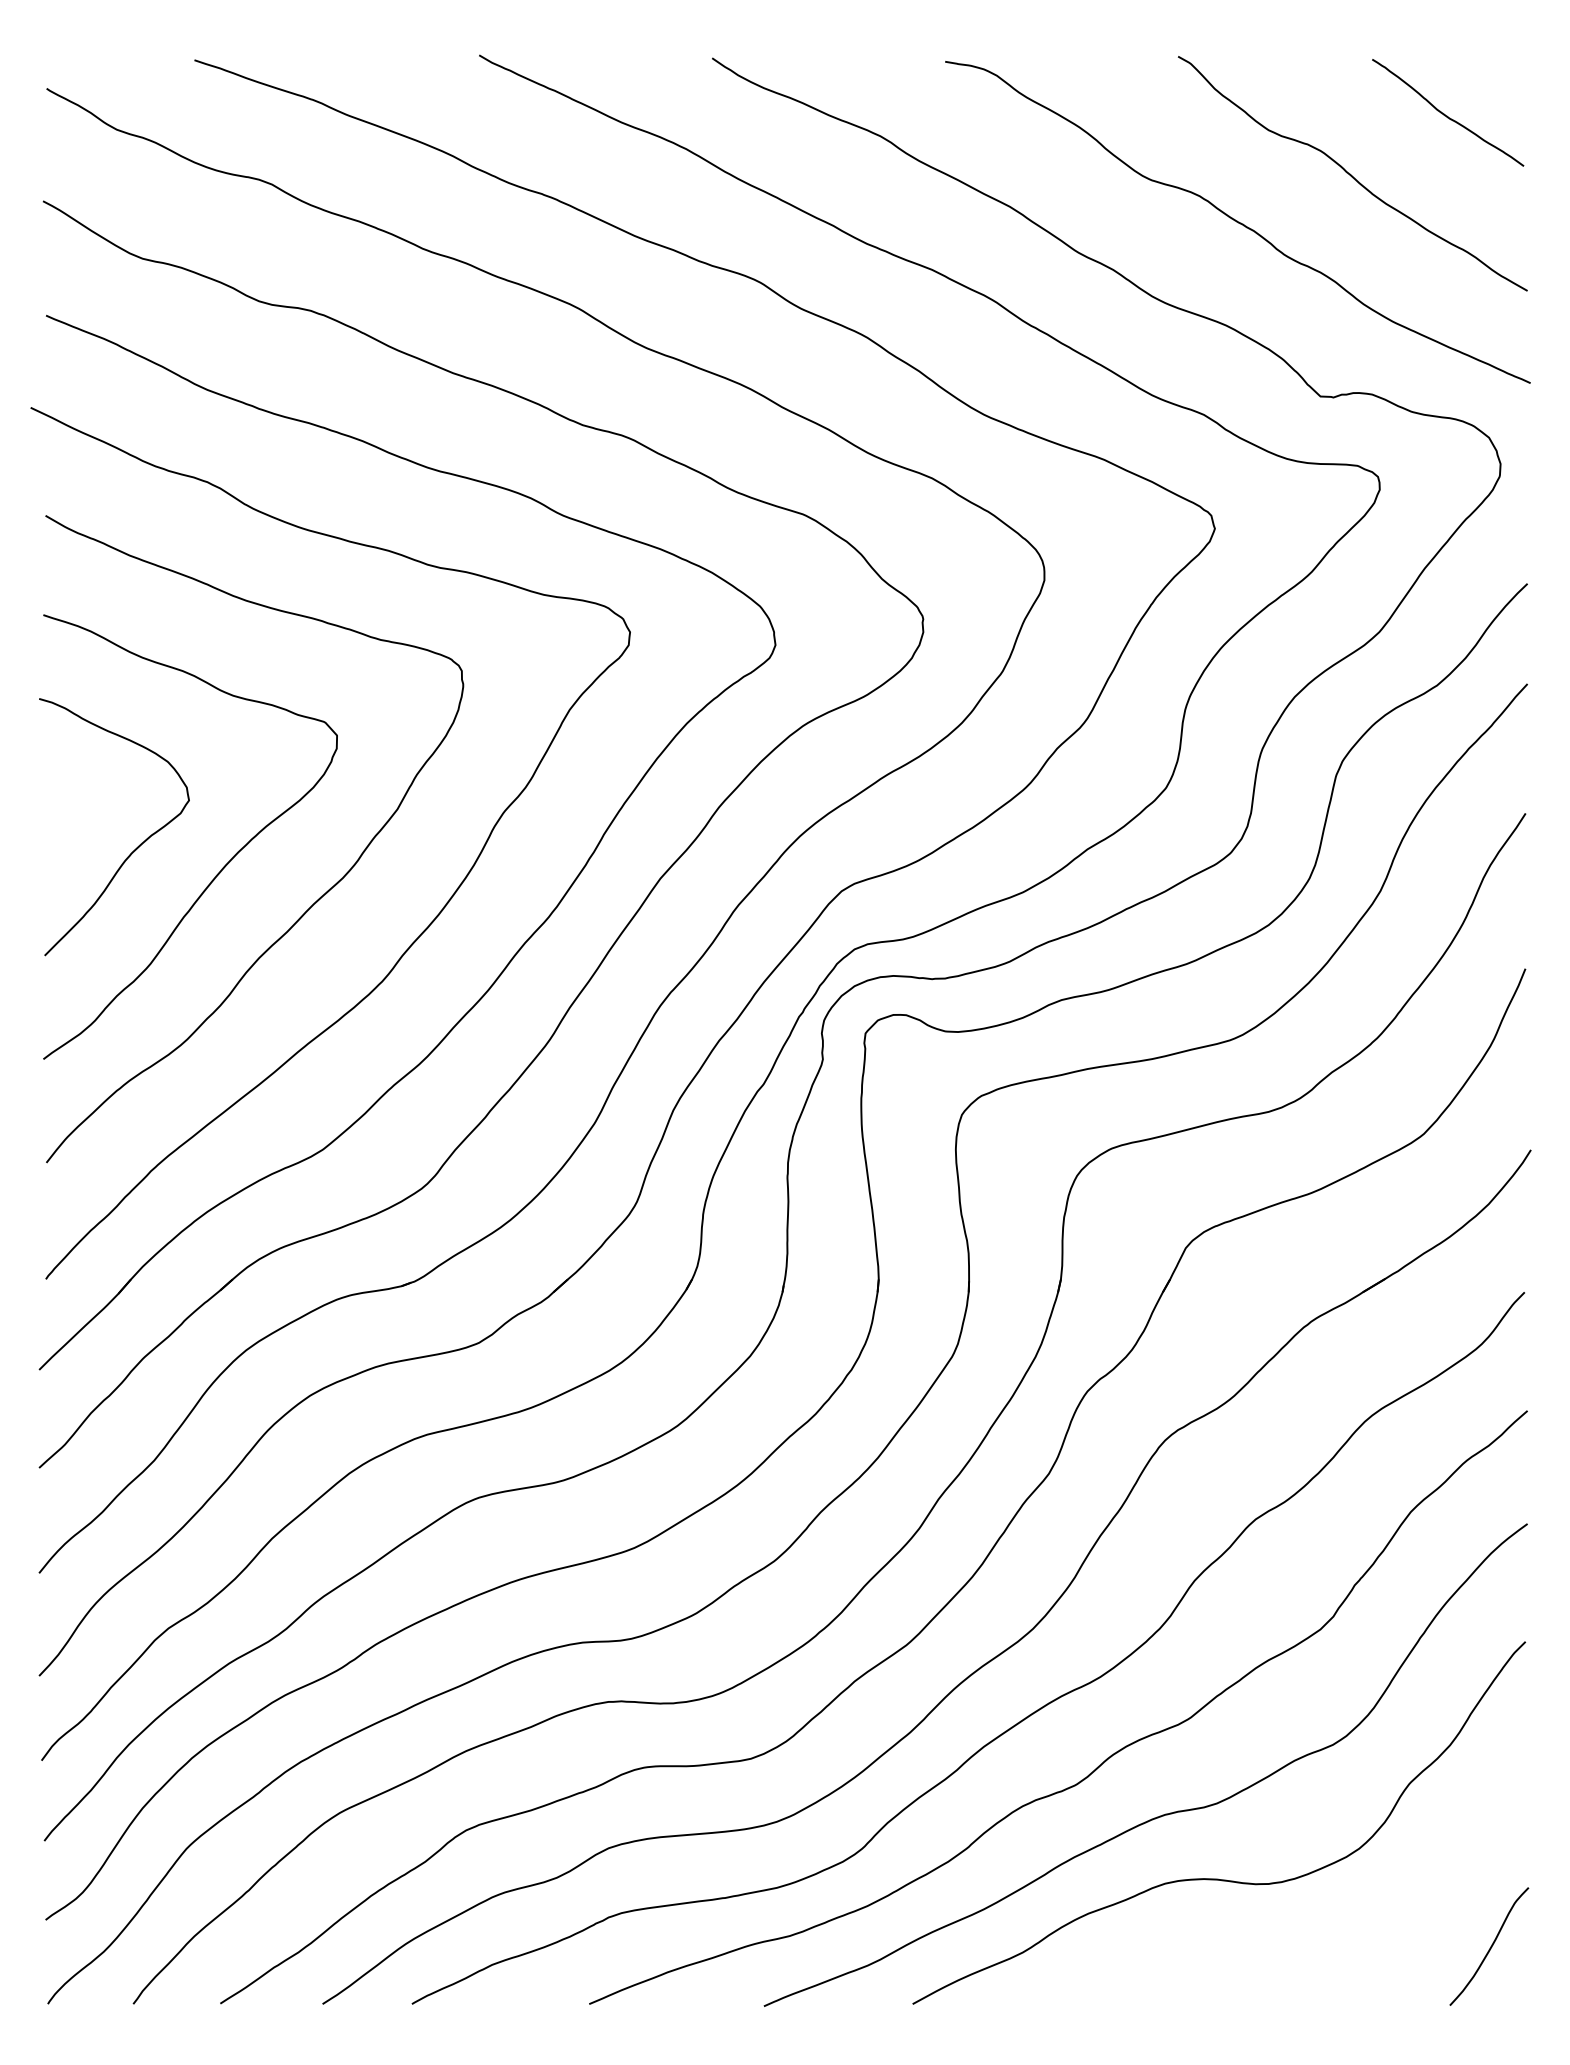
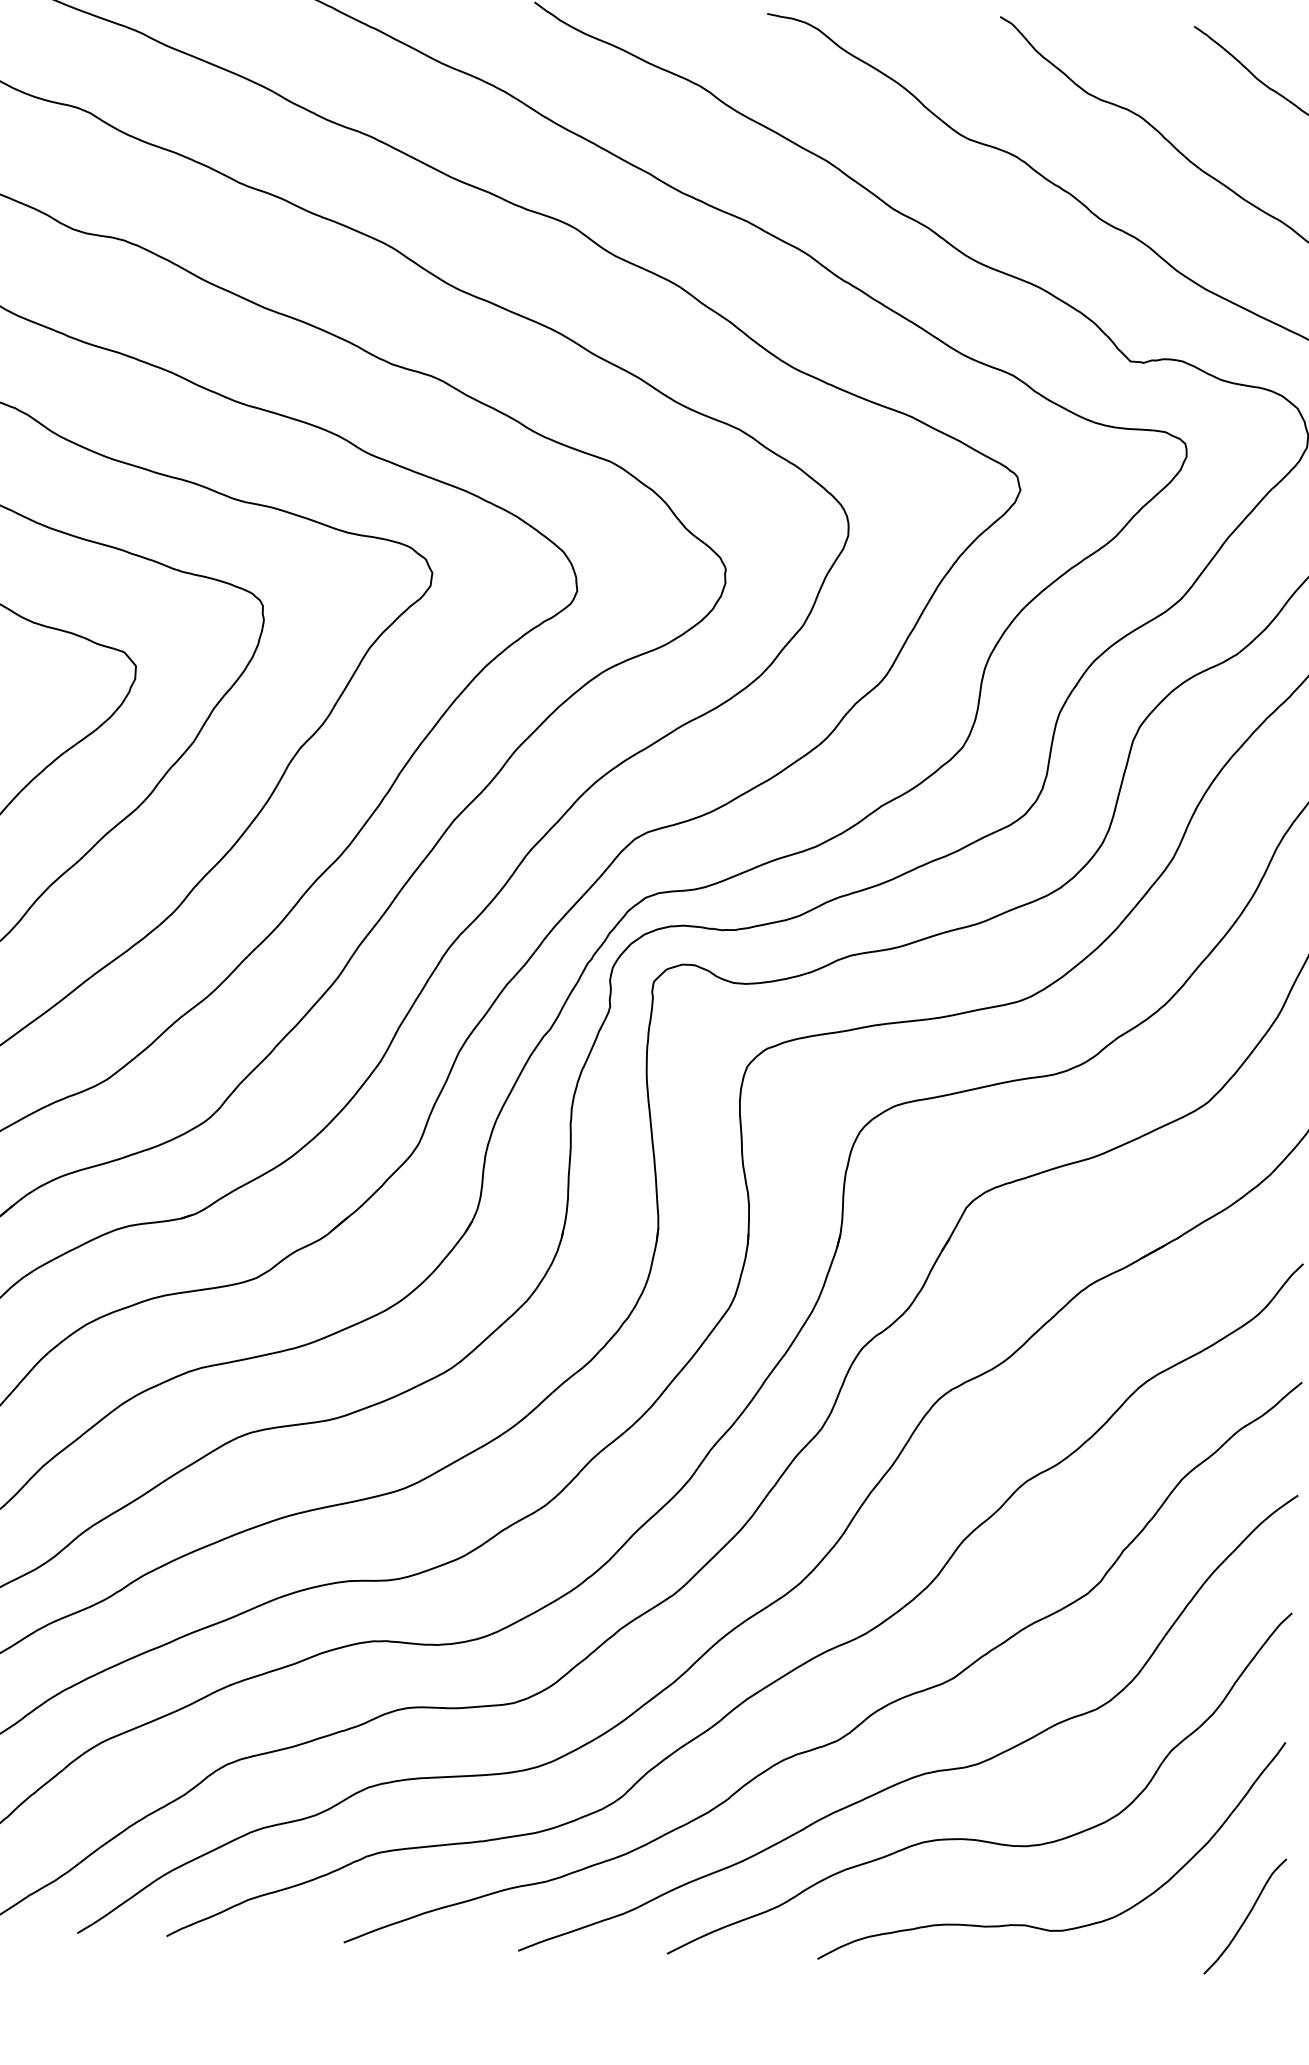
curve: (1278, 1963) -> (1033, 1926), added

